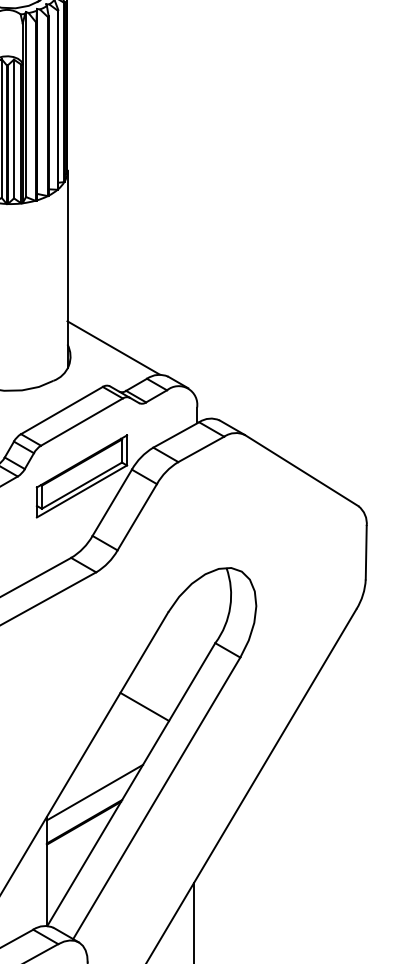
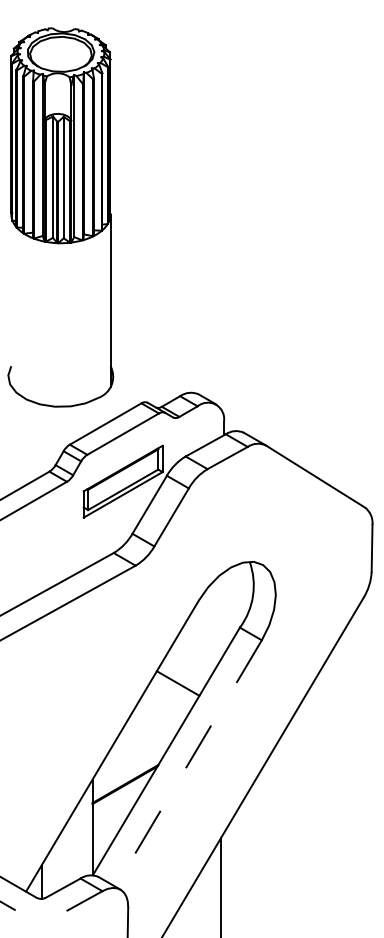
line: (113, 347) -> (150, 368), removed
line: (94, 792) -> (134, 758), removed
line: (156, 798) -> (188, 763), solid -> dashed

